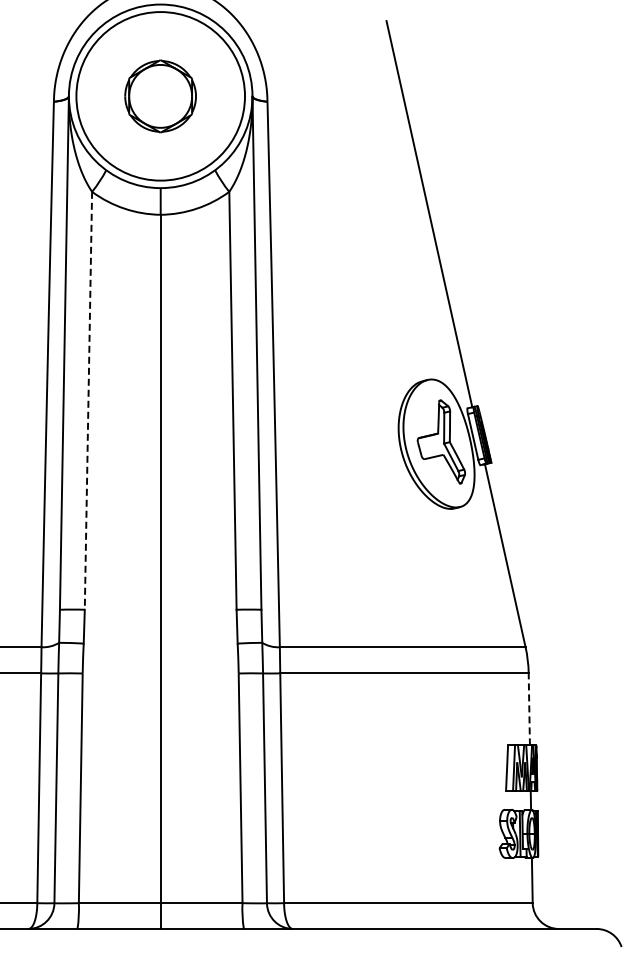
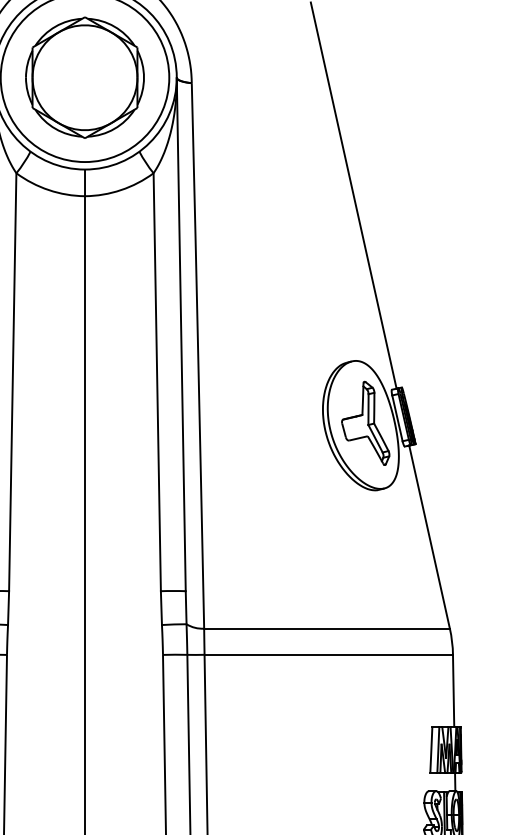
part: (160, 96) -> (84, 77), size x1.67
line: (88, 400) -> (12, 381), dashed -> solid
line: (529, 708) -> (453, 689), dashed -> solid

